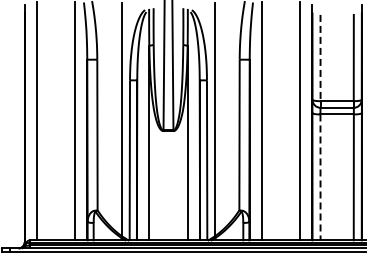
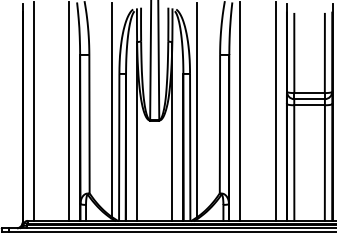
line: (320, 58) -> (294, 53), dashed -> solid
line: (320, 177) -> (294, 163), dashed -> solid

